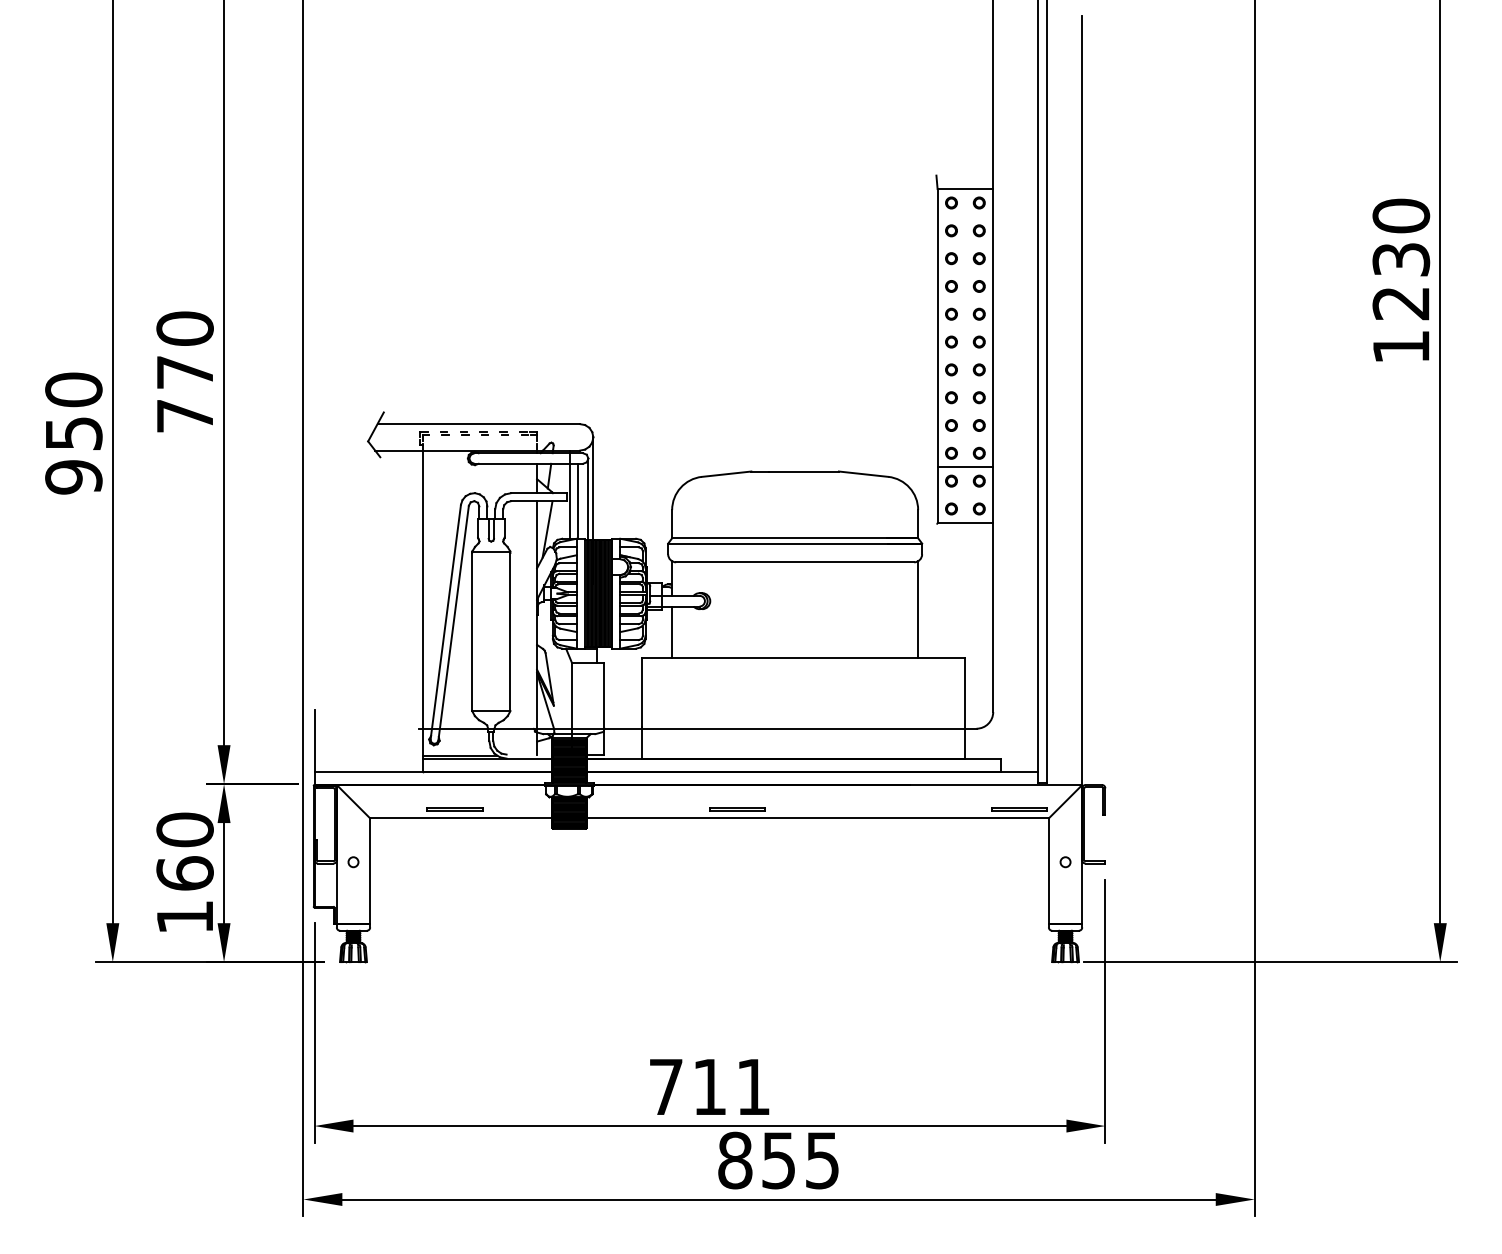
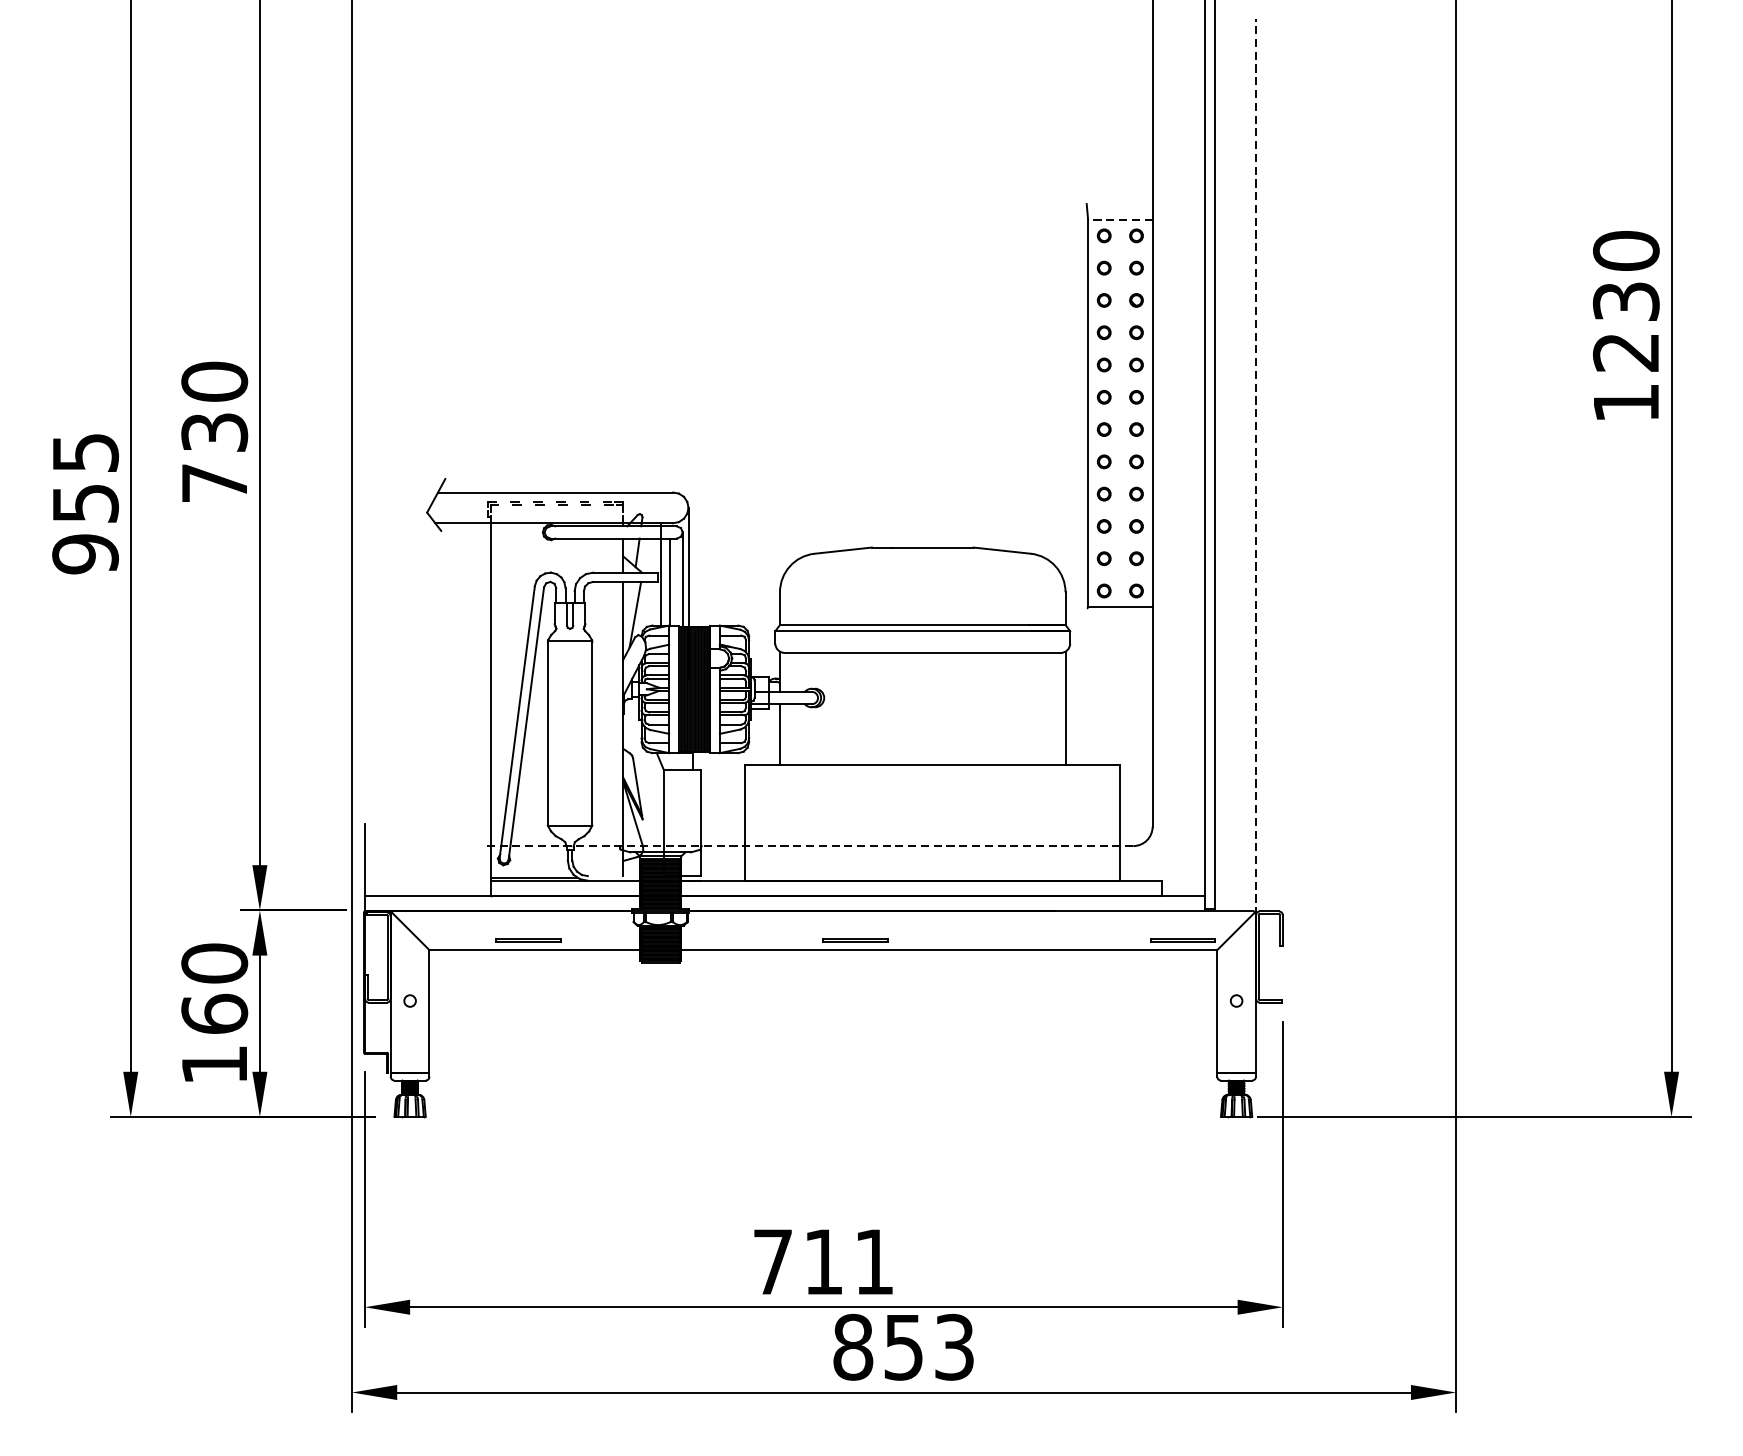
line: (965, 189) -> (1120, 220), solid -> dashed
text: (184, 372) -> (213, 432), 770 -> 730
text: (73, 389) -> (85, 452), 950 -> 955
line: (1082, 401) -> (1256, 466), solid -> dashed
line: (965, 467) -> (1120, 542), removed
line: (697, 728) -> (809, 845), solid -> dashed
text: (822, 1159) -> (954, 1346), 855 -> 853

